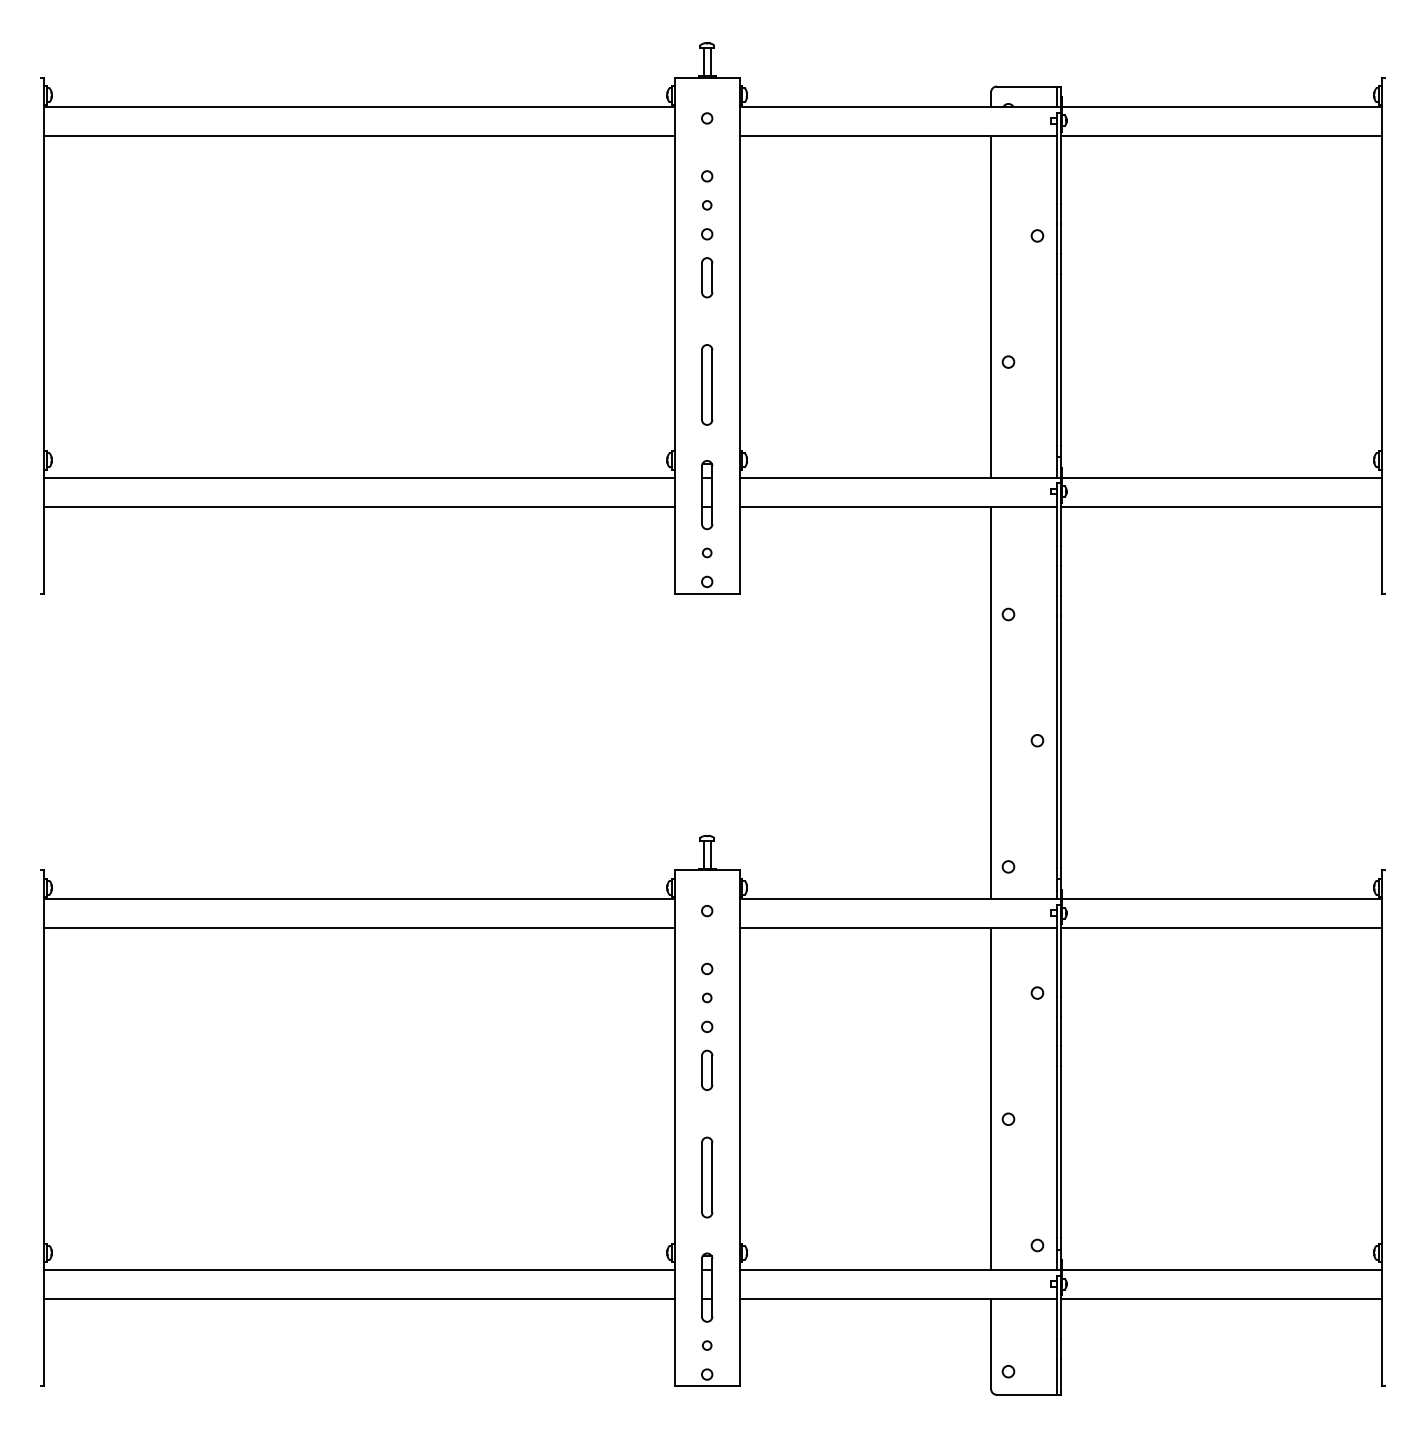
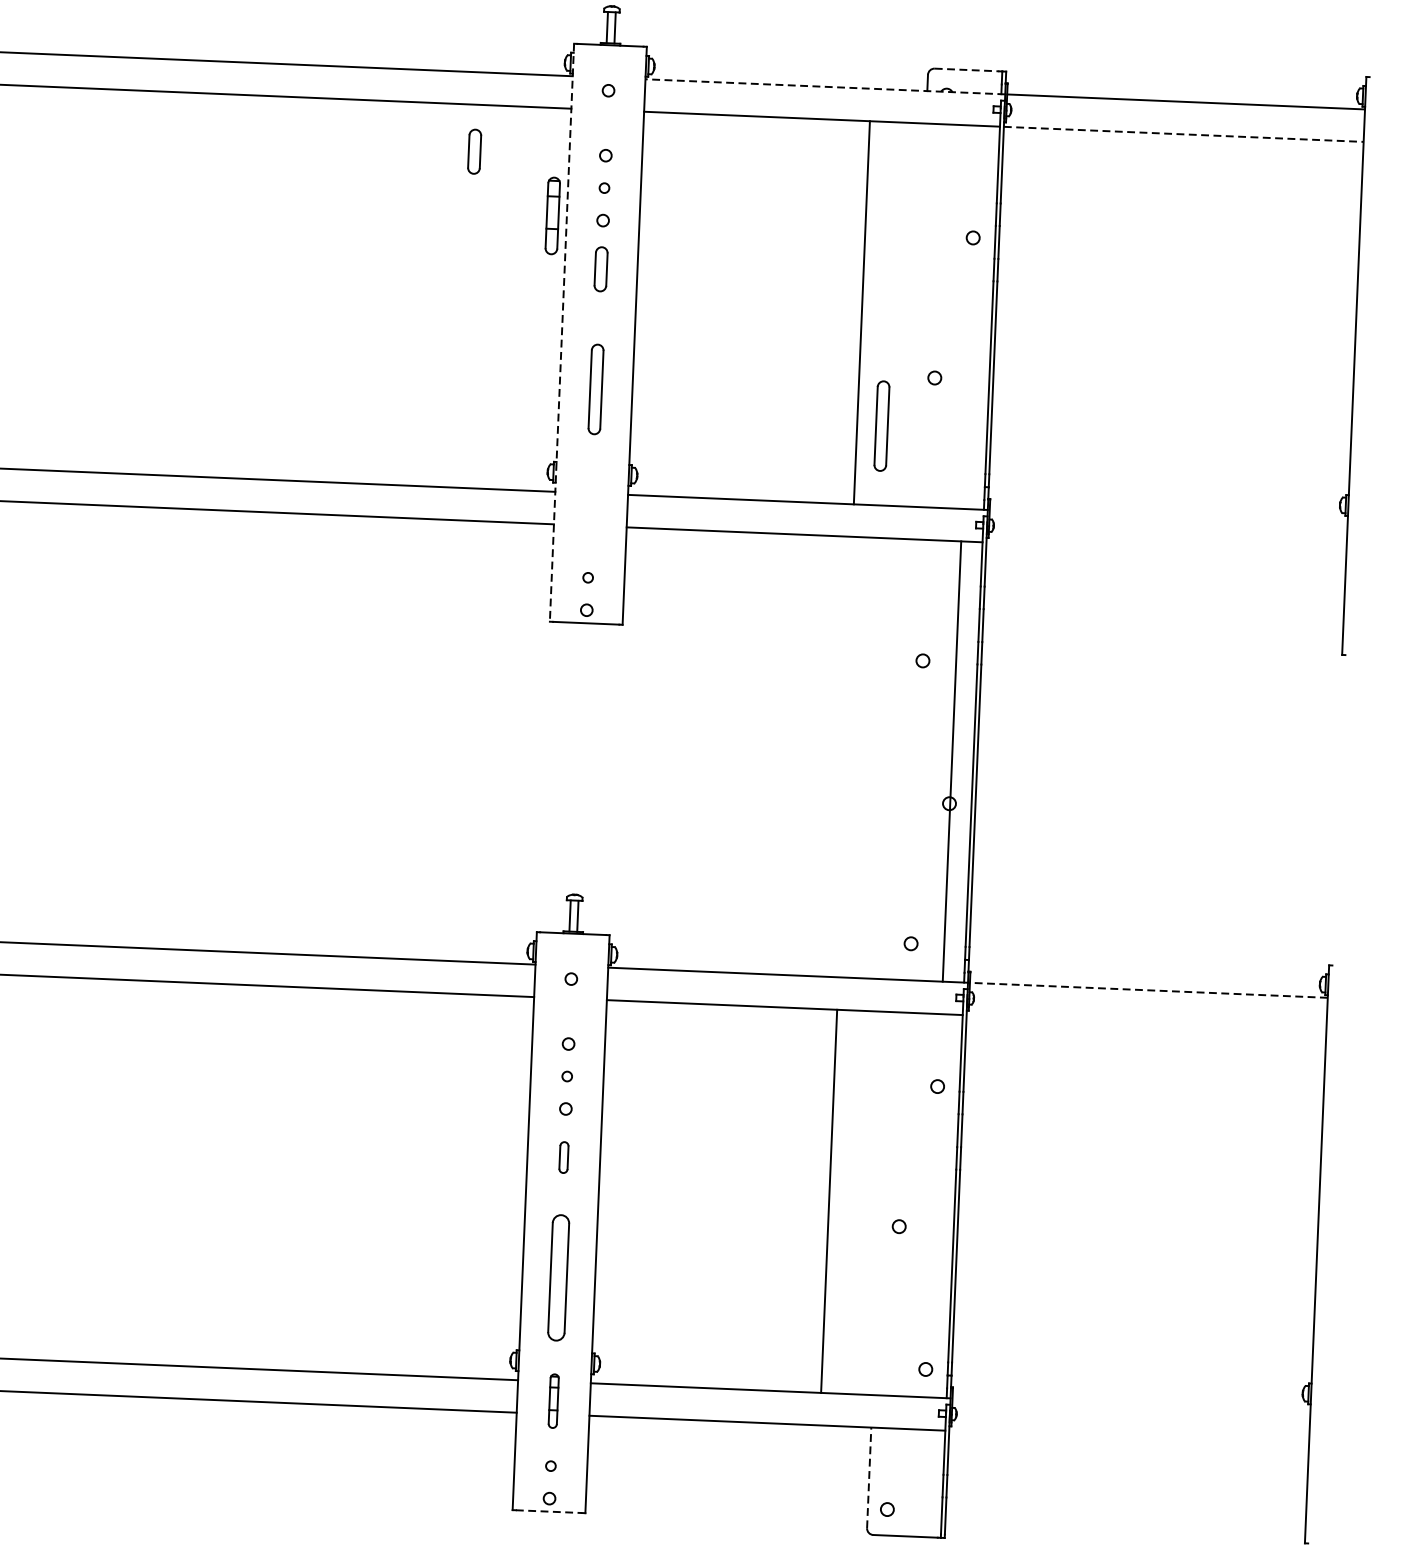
line: (1025, 86) -> (966, 69), solid -> dashed
line: (899, 106) -> (824, 86), solid -> dashed
line: (1221, 135) -> (1184, 134), solid -> dashed
part: (590, 177) -> (474, 151), added
line: (991, 306) -> (862, 312), moved
line: (674, 335) -> (561, 332), solid -> dashed
part: (963, 406) -> (882, 425), added
line: (1221, 477) -> (1168, 517), removed
part: (707, 495) -> (553, 216), moved
line: (1220, 506) -> (1165, 549), removed
line: (991, 702) -> (952, 760), moved
line: (1222, 899) -> (1149, 990), solid -> dashed
line: (1220, 928) -> (1145, 1022), removed
part: (707, 1069) -> (564, 1156), size x0.7
line: (991, 1099) -> (829, 1201), moved
part: (707, 1177) -> (559, 1277), size x1.4
line: (1221, 1270) -> (1130, 1406), removed
part: (707, 1287) -> (553, 1401), size x0.7
line: (1220, 1299) -> (1128, 1438), removed
line: (991, 1344) -> (869, 1478), solid -> dashed
line: (707, 1386) -> (549, 1512), solid -> dashed

